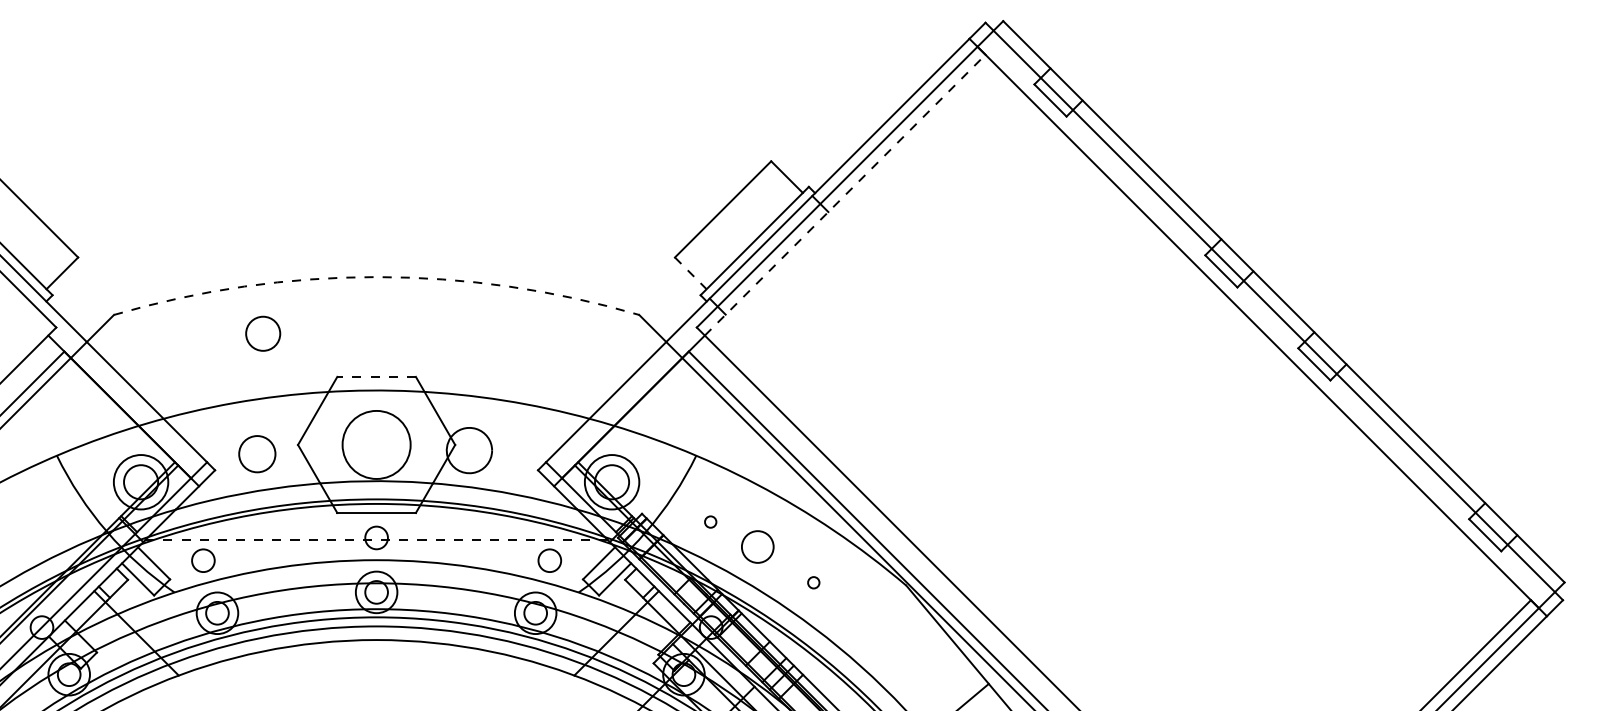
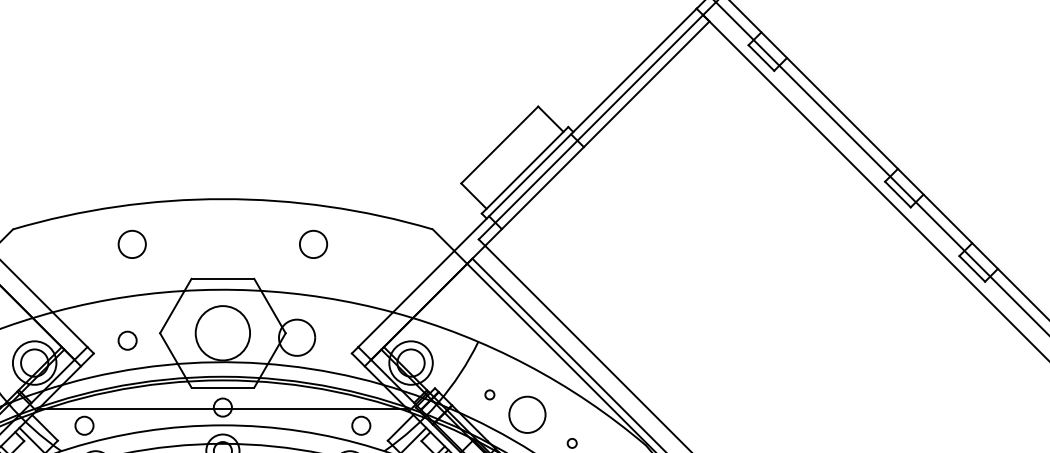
line: (845, 194) -> (597, 133), dashed -> solid
line: (691, 273) -> (474, 196), dashed -> solid
arc: (376, 277) -> (222, 199), dashed -> solid
circle: (489, 333) -> (313, 244), added
line: (376, 376) -> (222, 278), dashed -> solid
circle: (257, 454) -> (127, 340), size x0.62
line: (376, 540) -> (222, 409), dashed -> solid
circle: (757, 546) -> (527, 414), size x1.43

